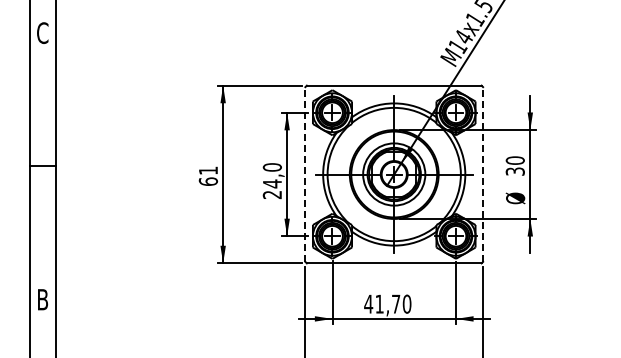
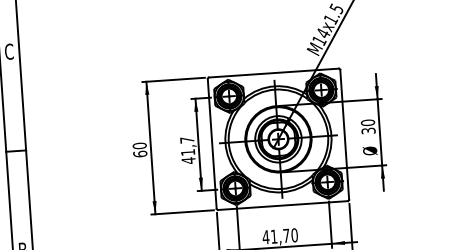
text: (208, 170) -> (139, 145), 61 -> 60
line: (305, 174) -> (212, 143), dashed -> solid
line: (483, 174) -> (345, 134), dashed -> solid
text: (271, 181) -> (187, 150), 24,0 -> 41,7

